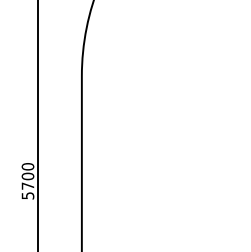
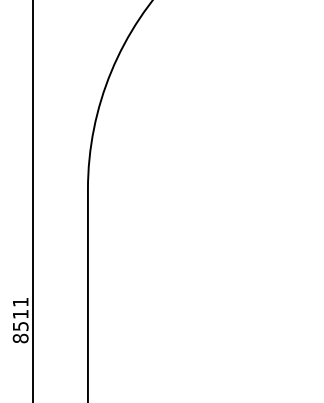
text: (27, 181) -> (20, 320), 5700 -> 8511

